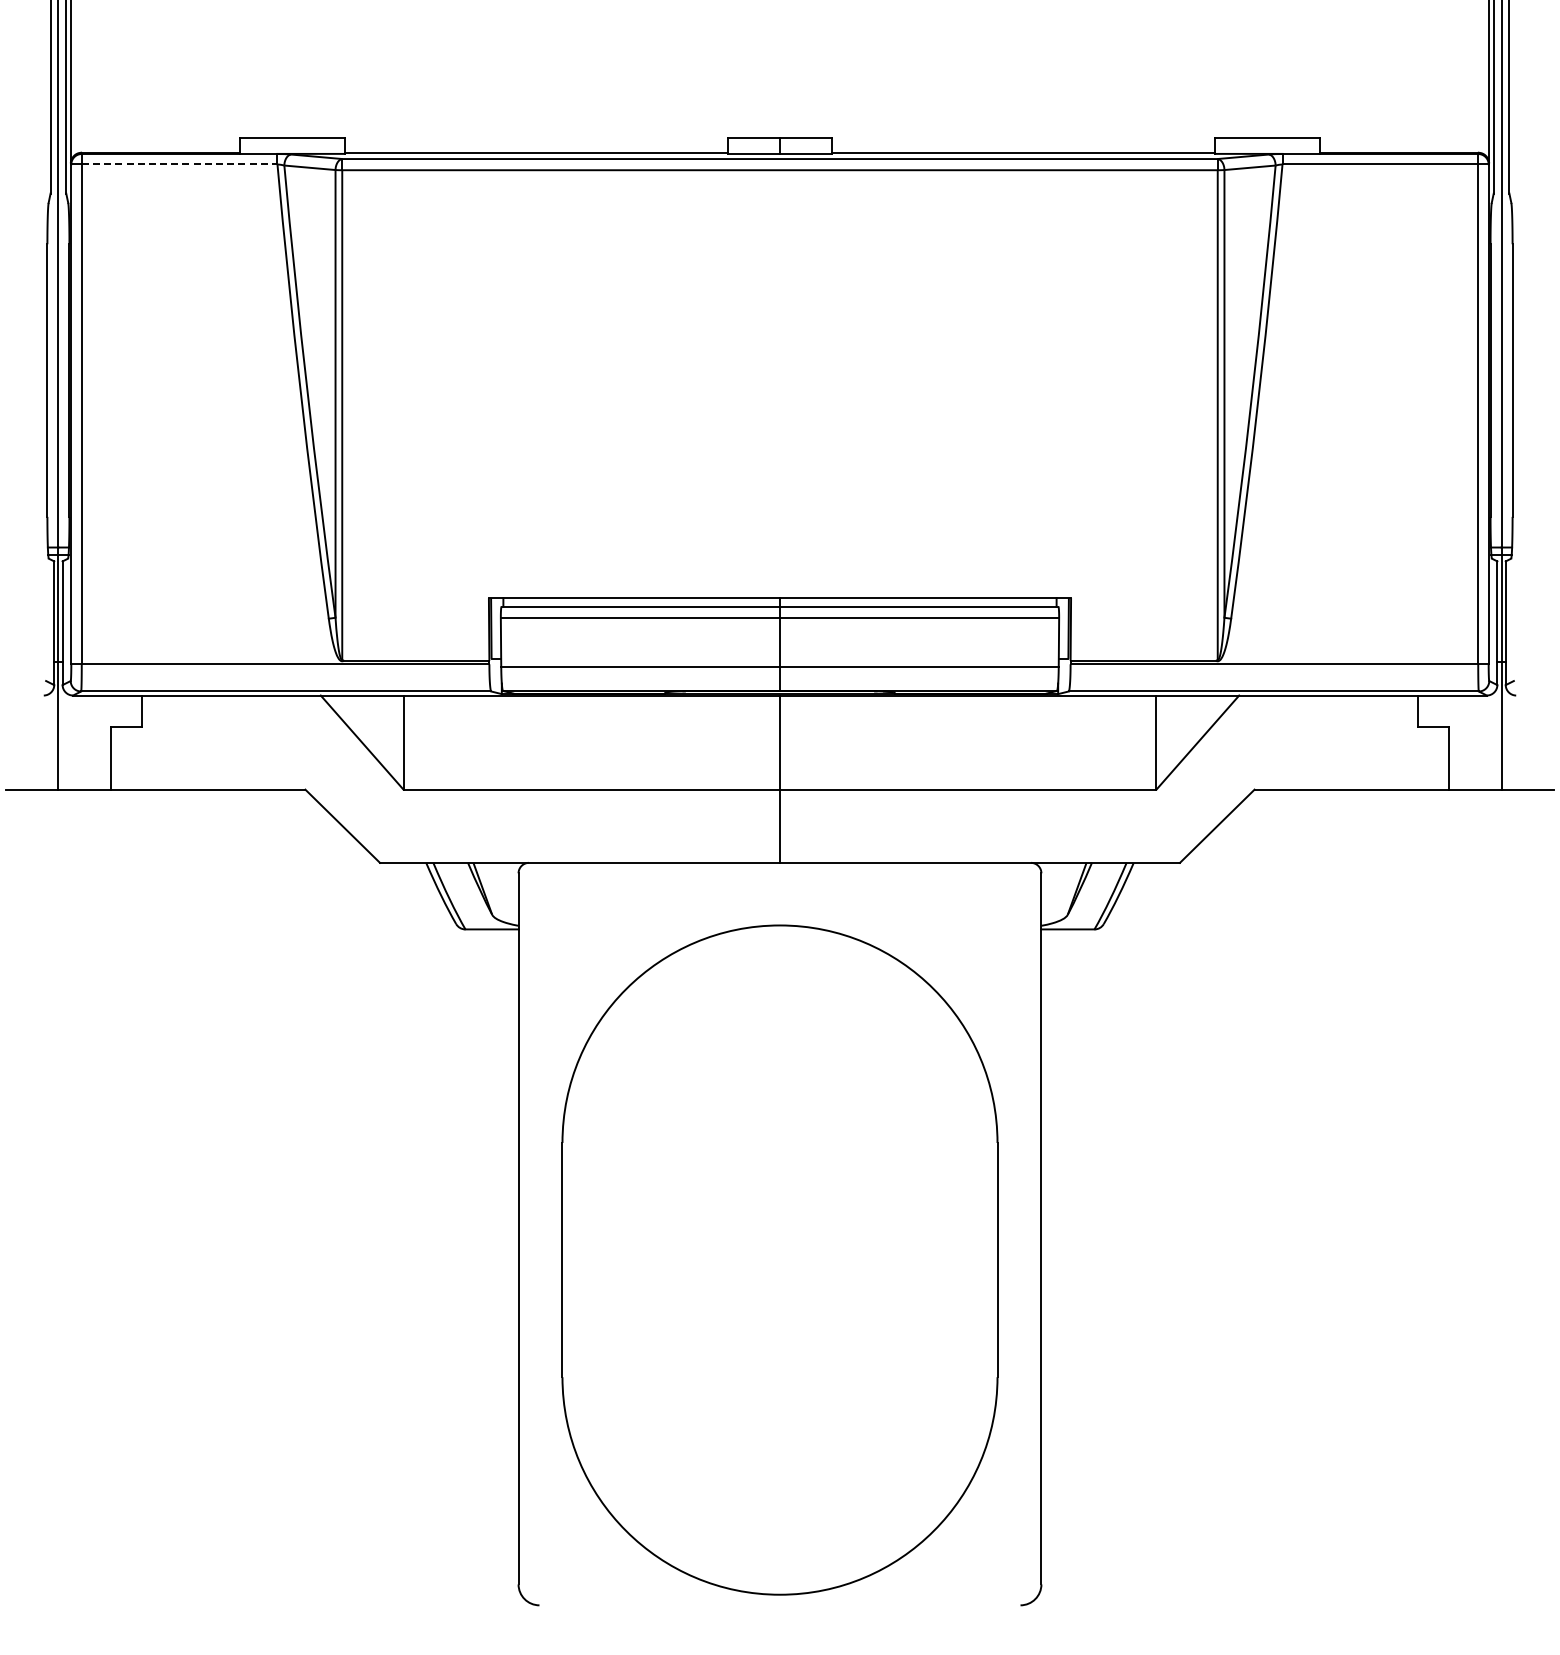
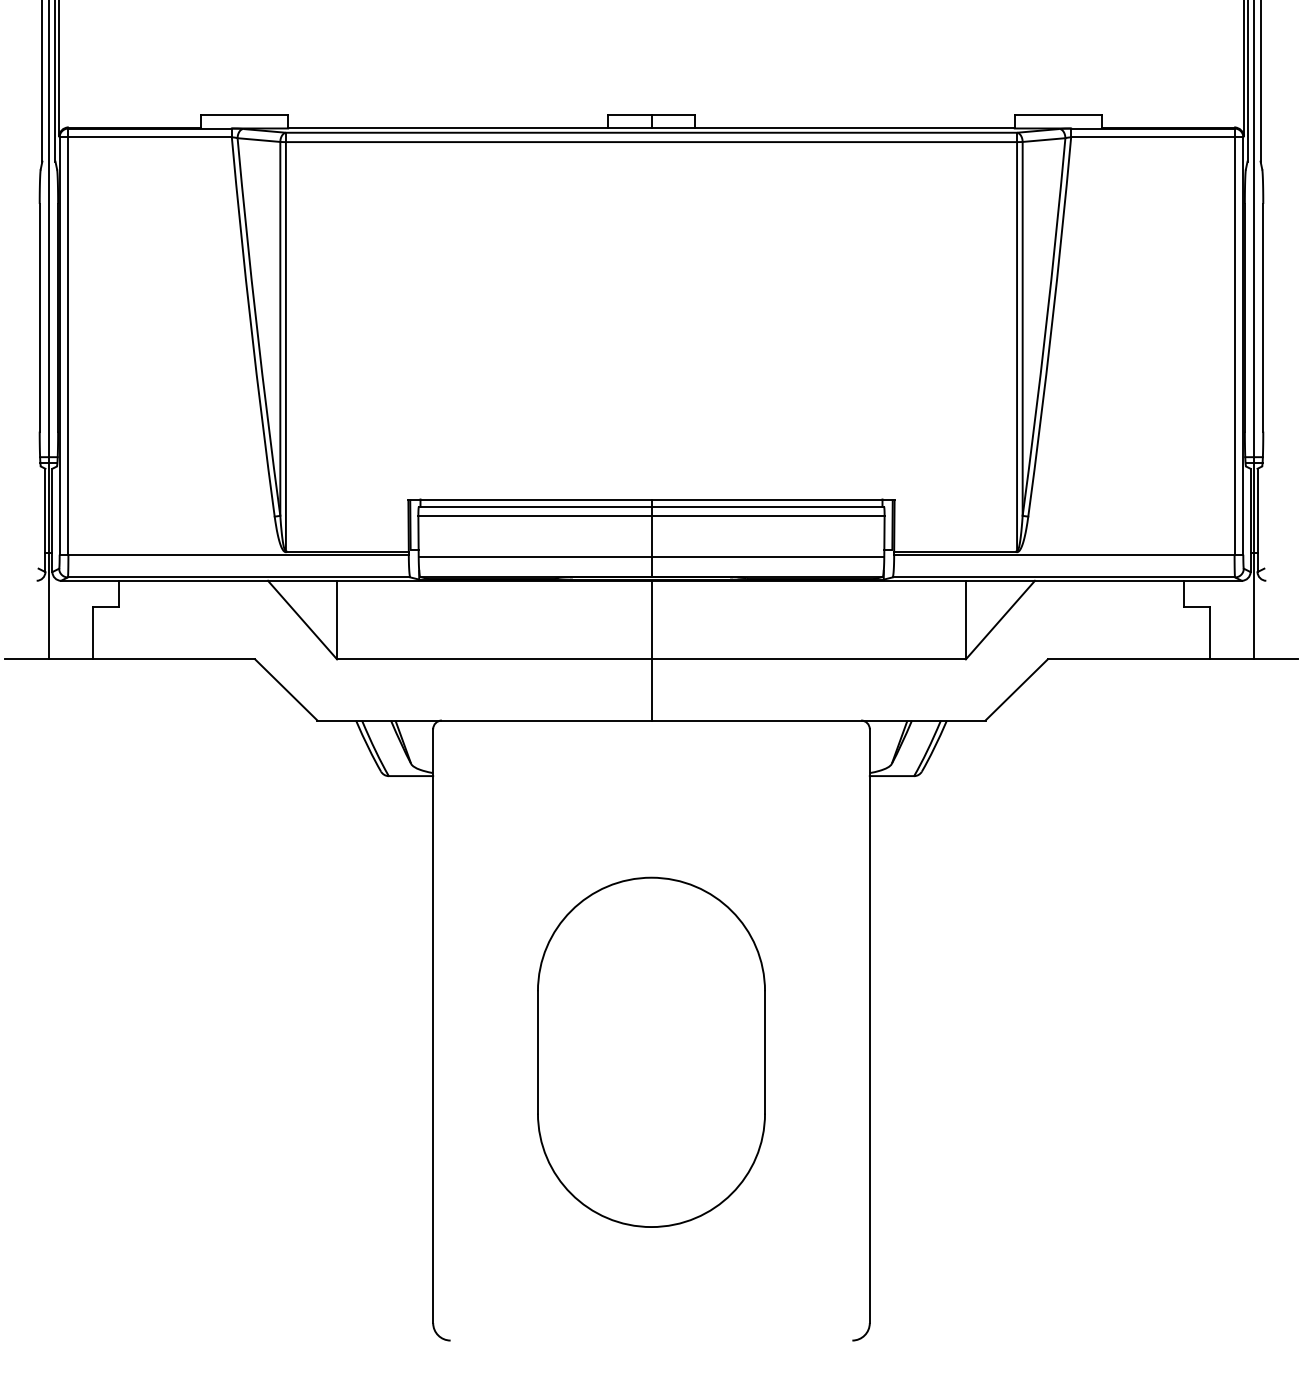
line: (179, 164) -> (150, 137), dashed -> solid
part: (779, 1260) -> (651, 1052), size x0.62

